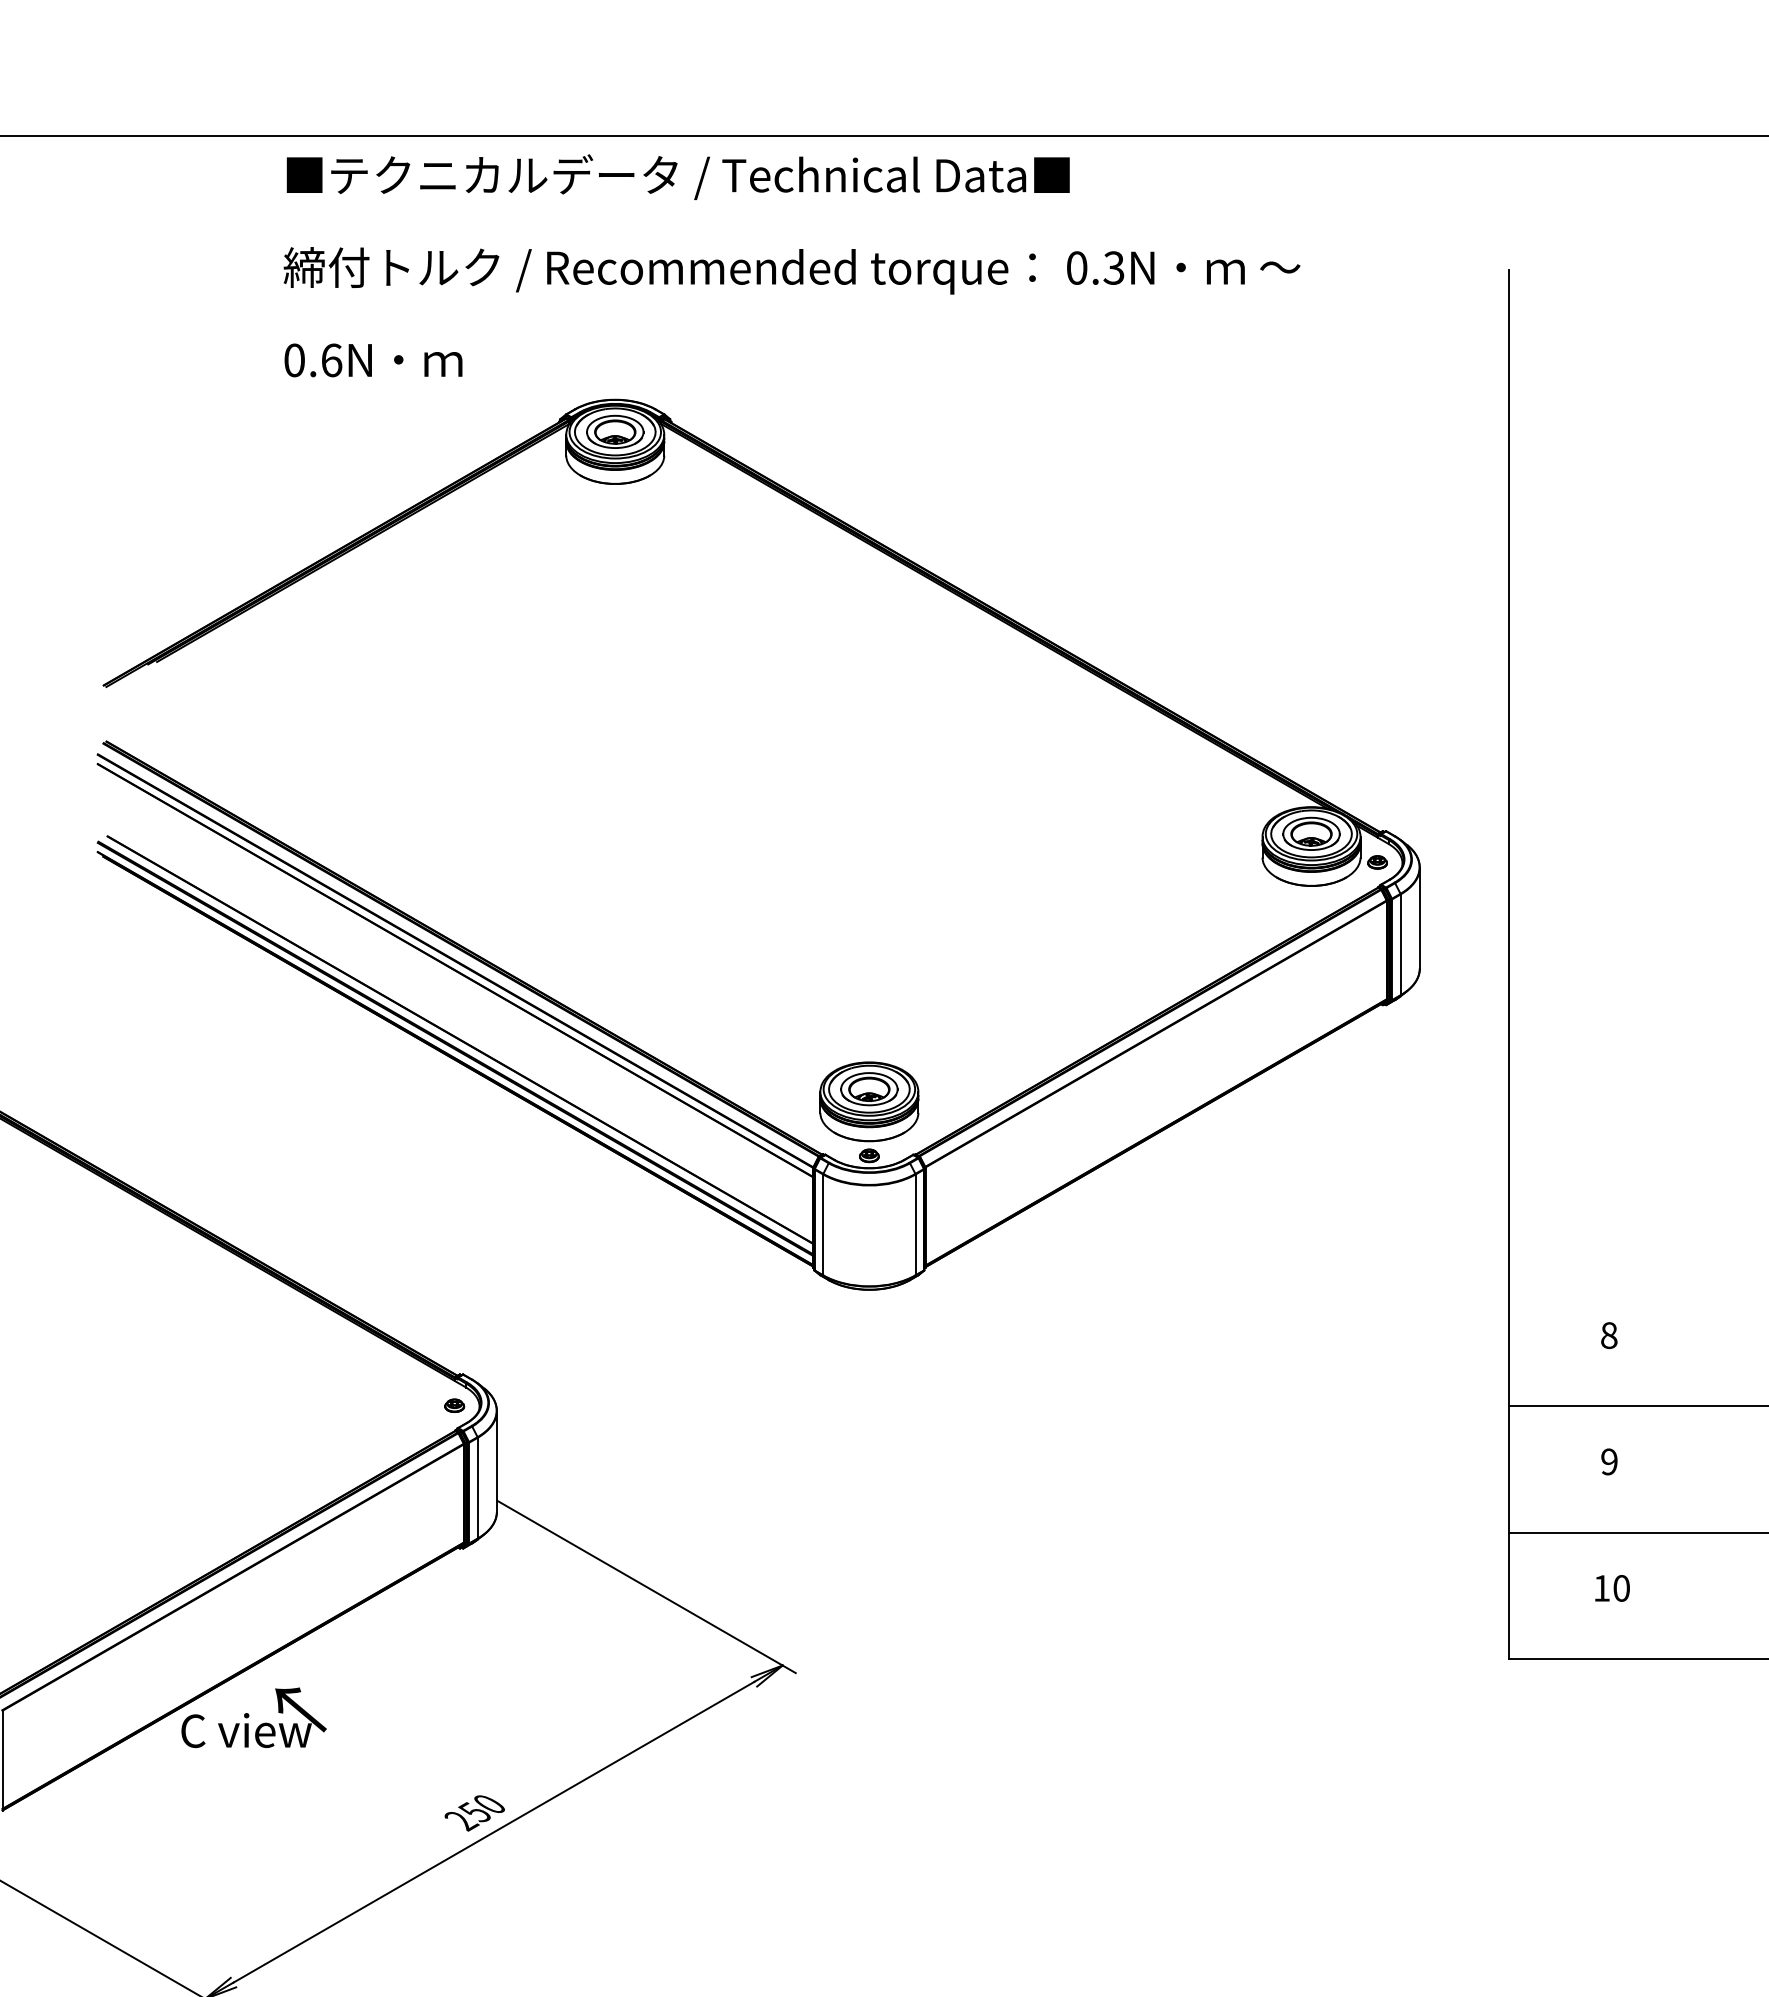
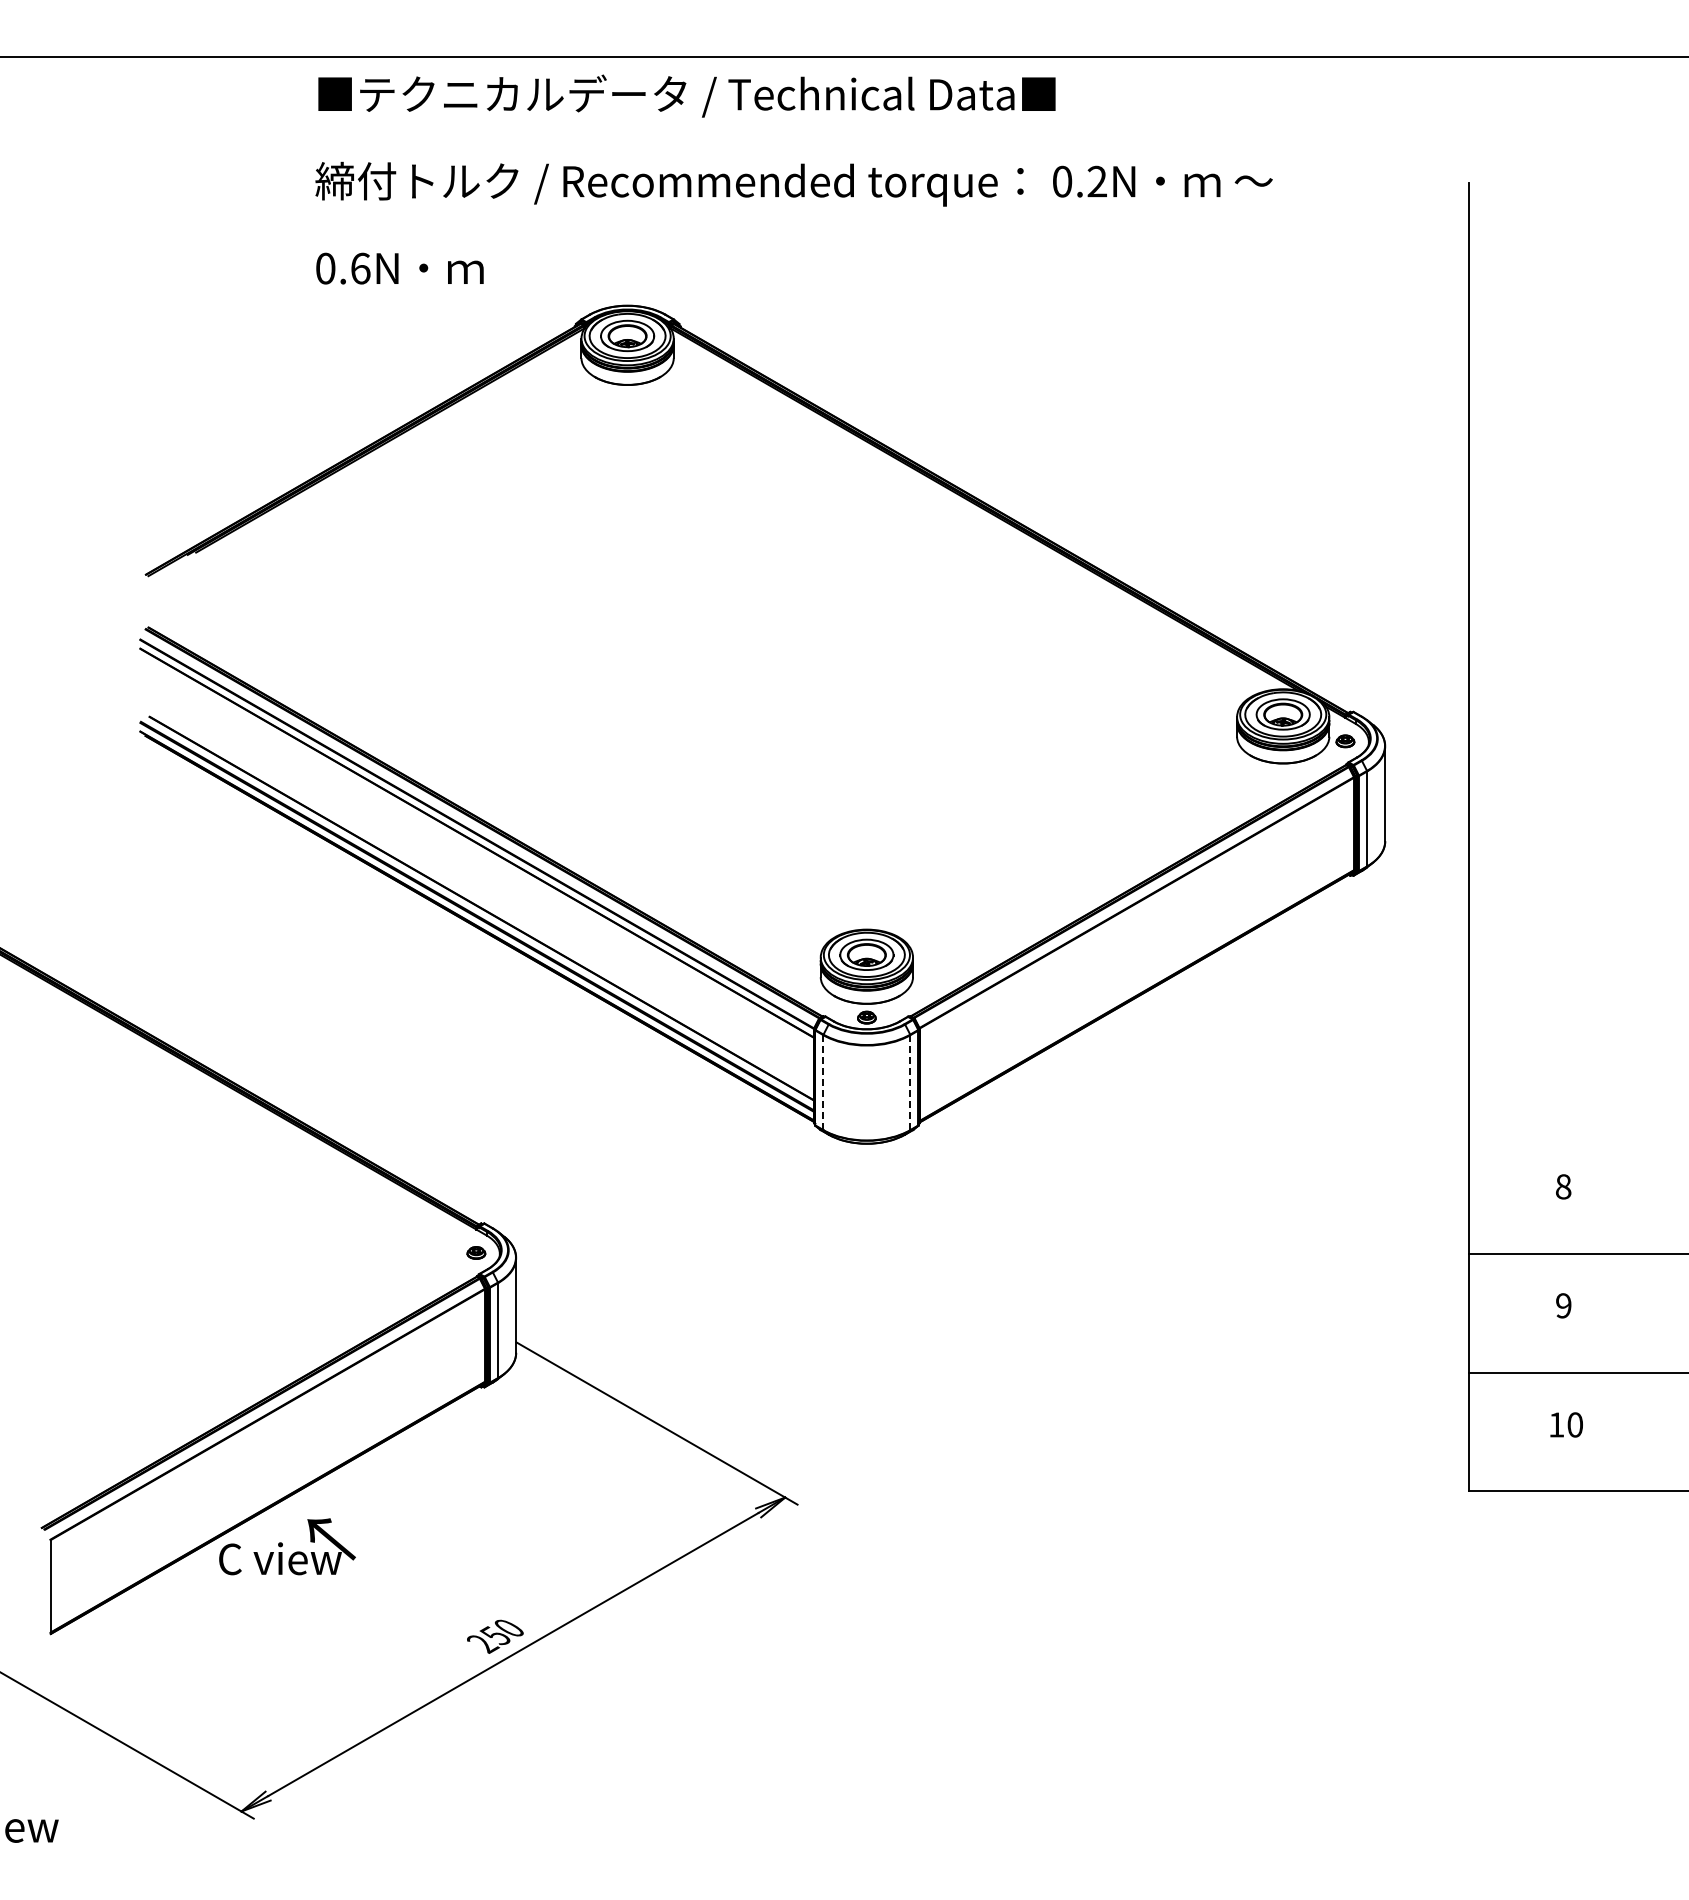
text: (1113, 267) -> (1096, 181), 0.3N -> 0.2N
line: (915, 1224) -> (910, 1082), solid -> dashed
line: (823, 1225) -> (823, 1083), solid -> dashed

